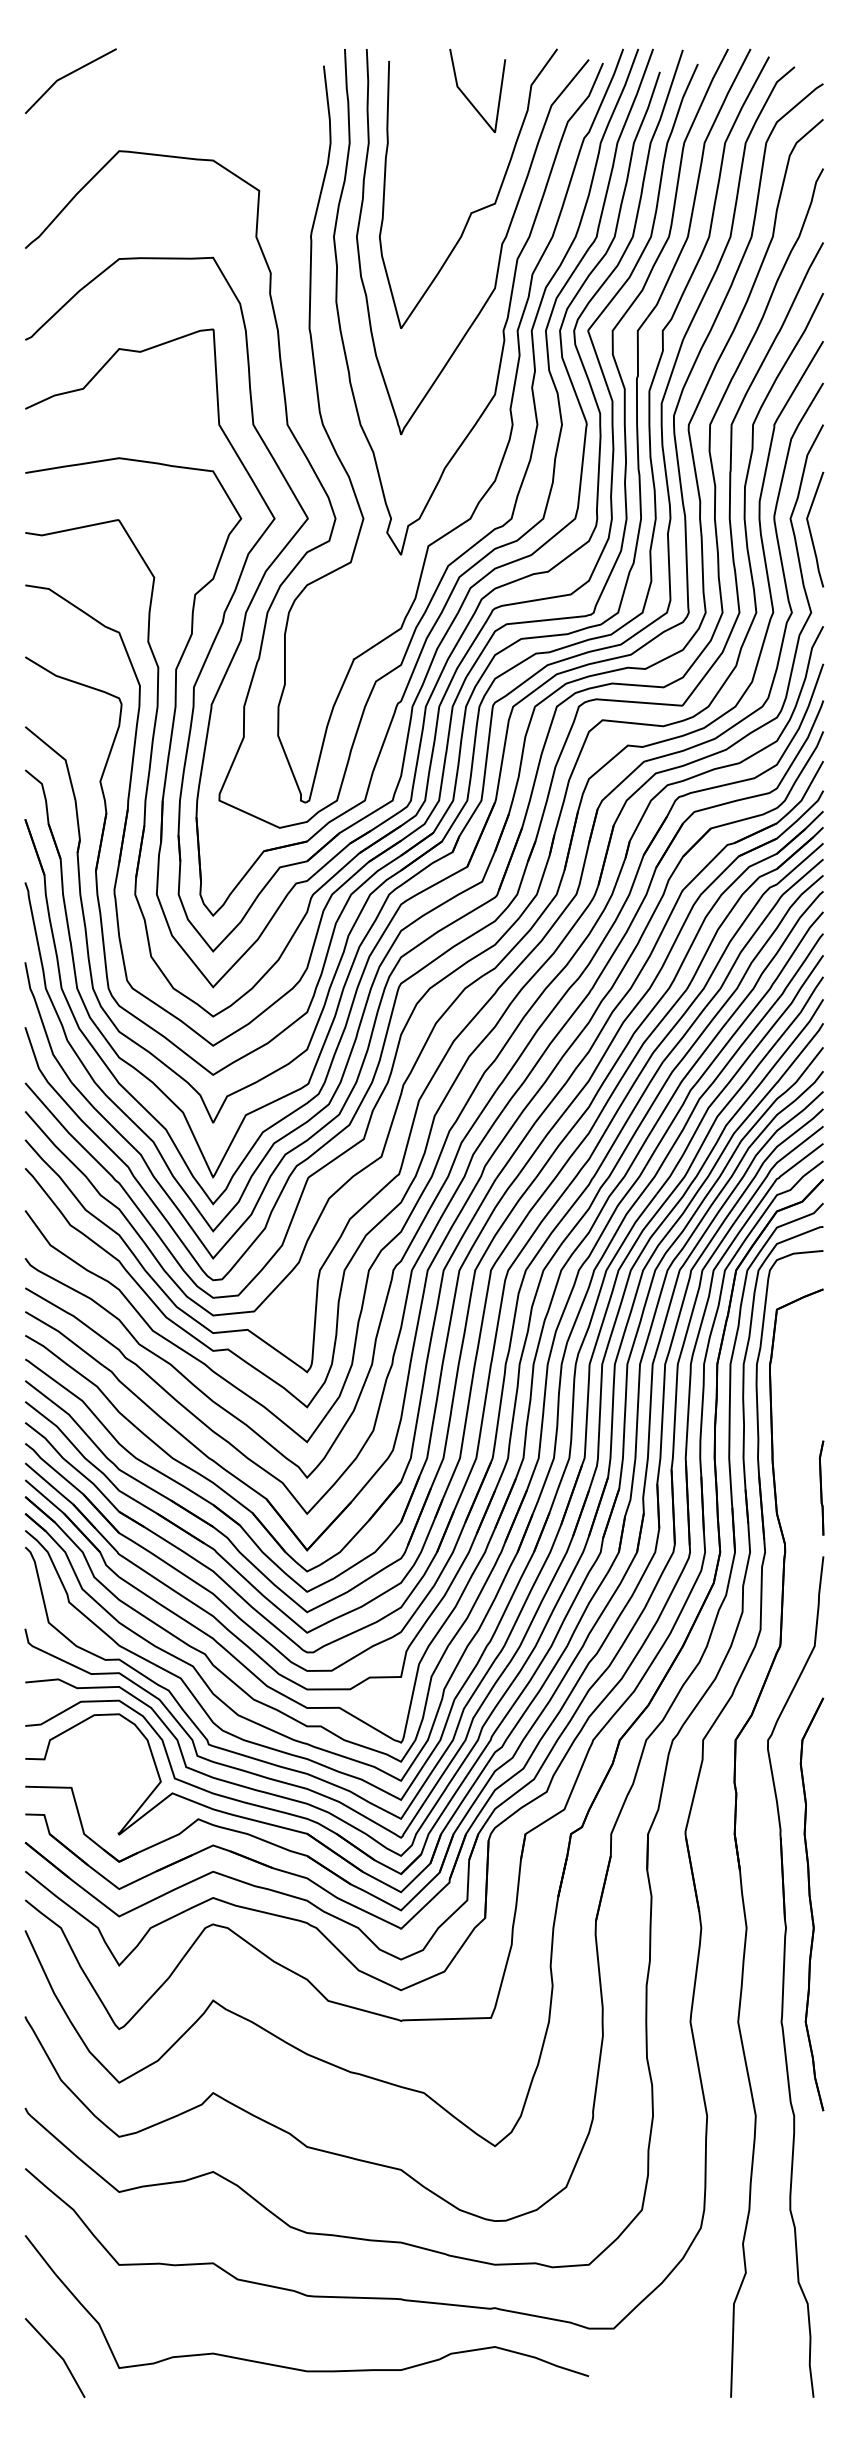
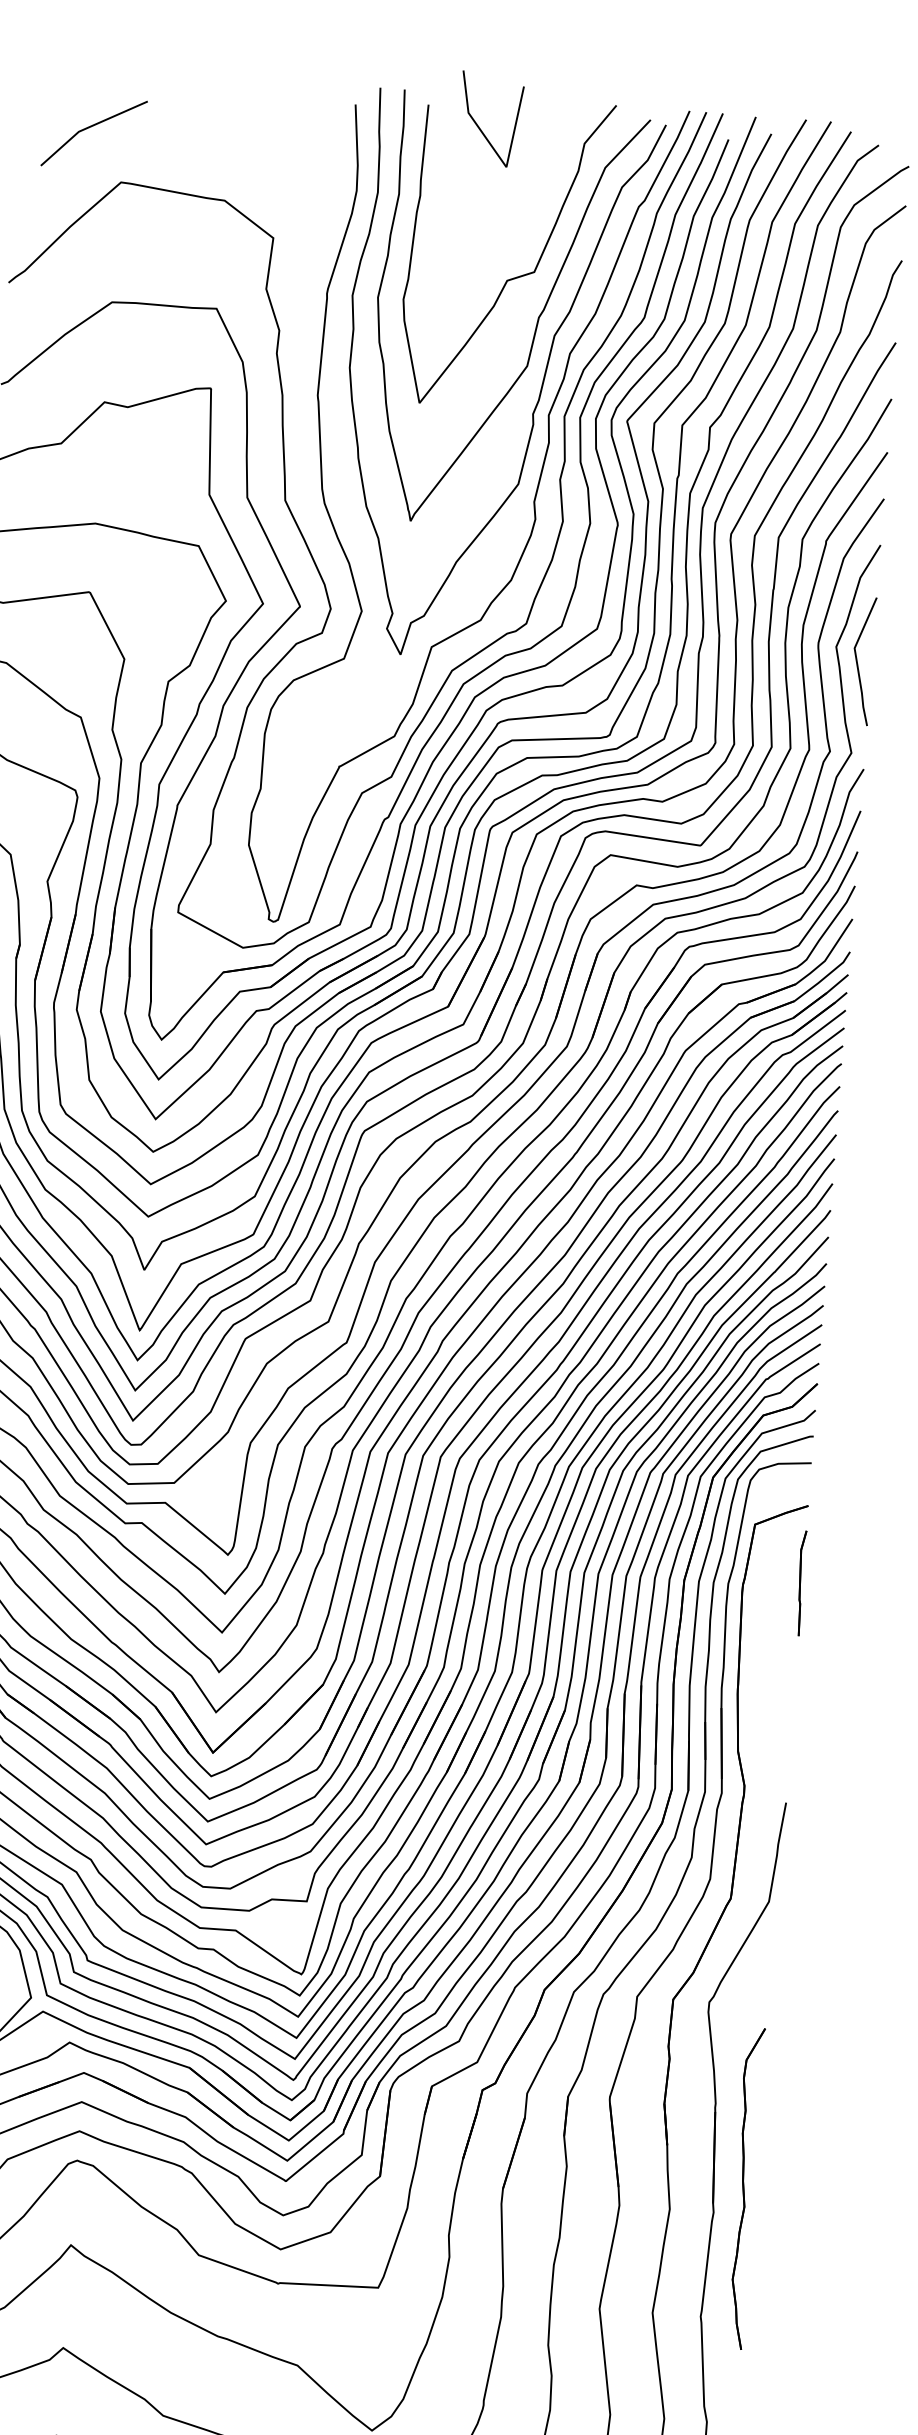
line: (67, 76) -> (90, 127), moved
line: (469, 99) -> (480, 128), moved
part: (821, 1487) -> (800, 1582), moved
part: (811, 1904) -> (743, 2188), size x0.7

